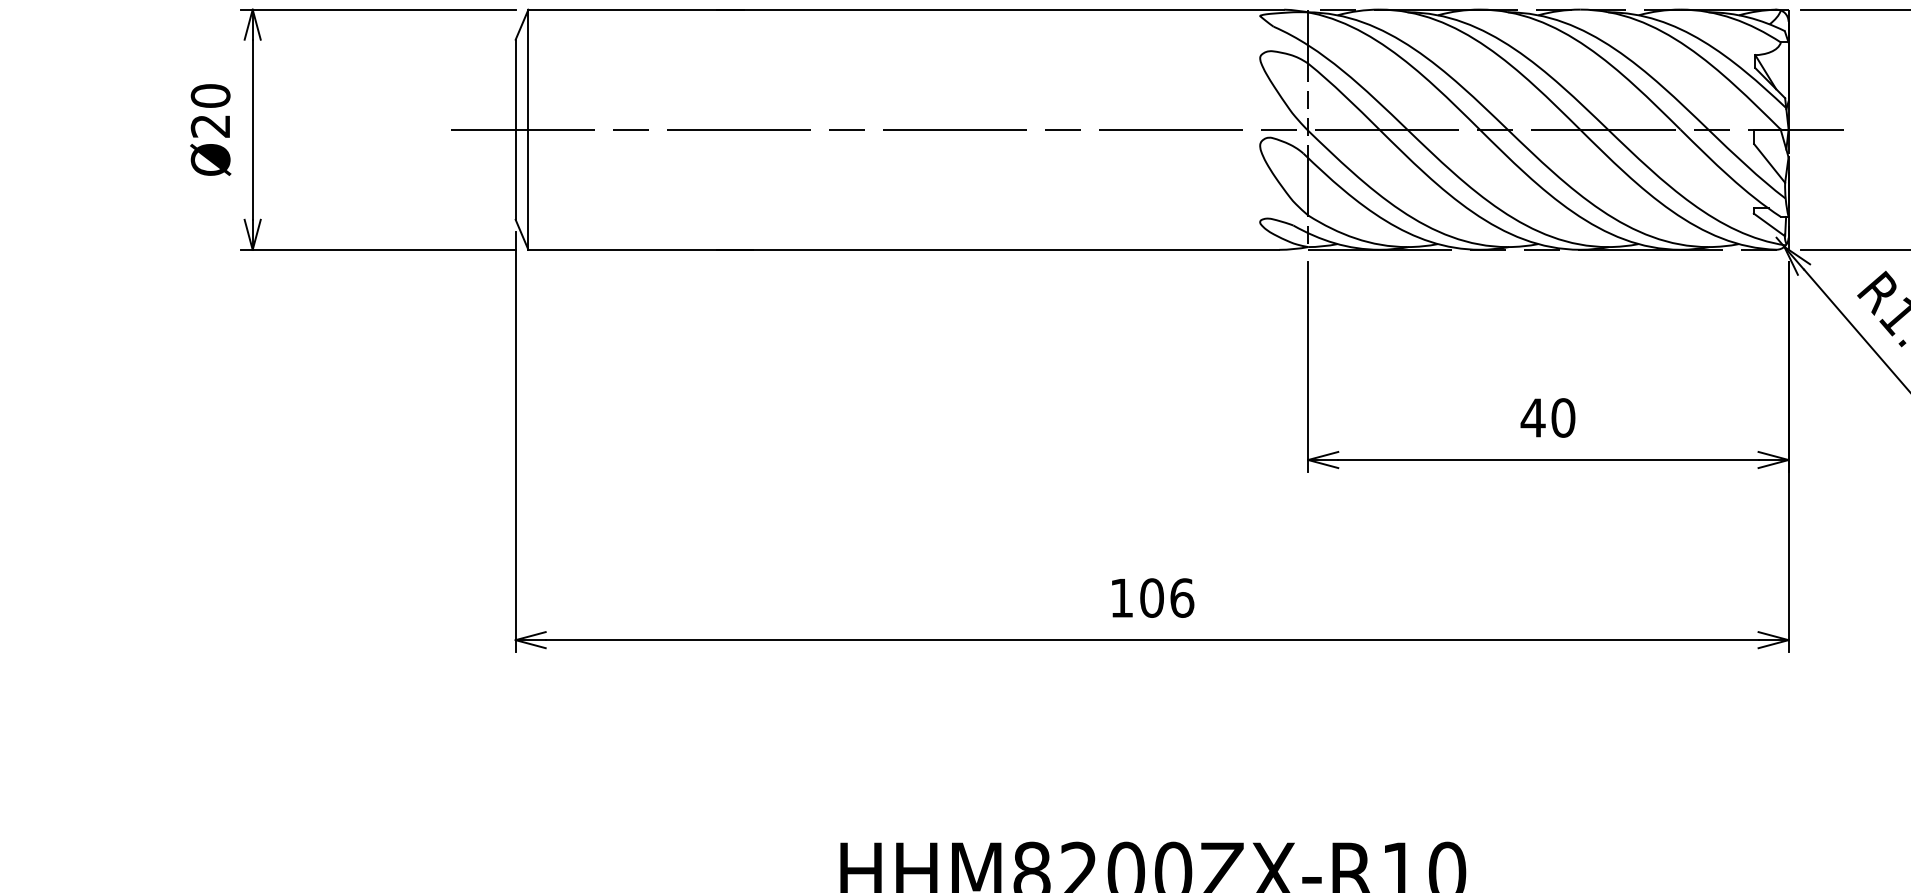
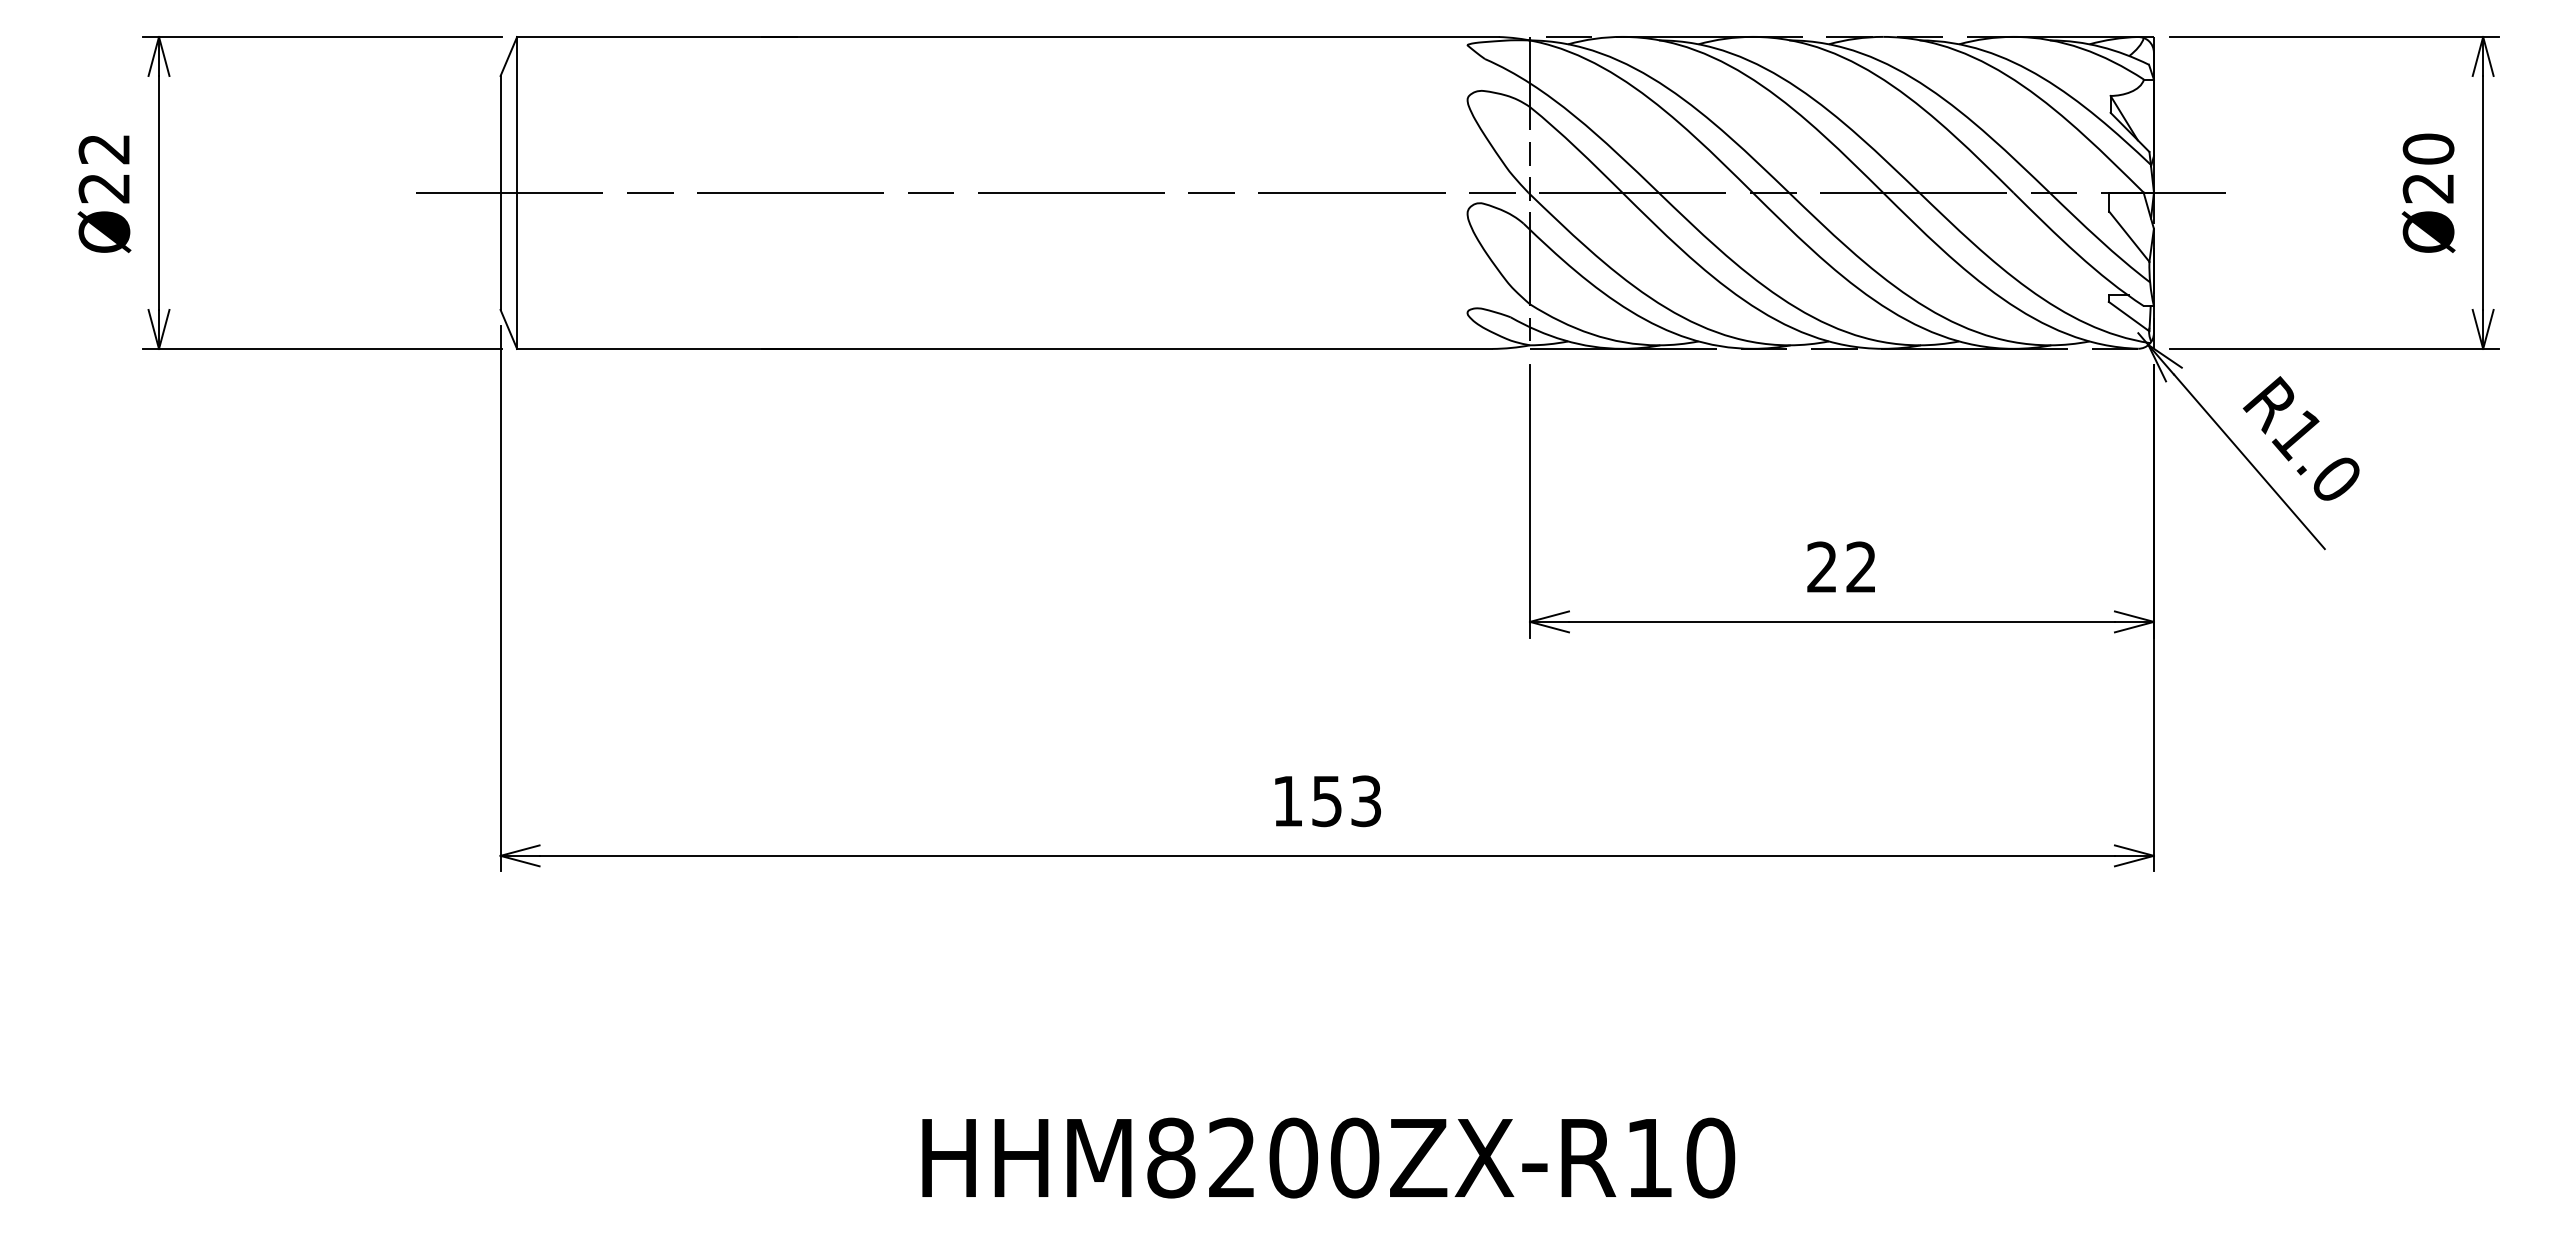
text: (210, 95) -> (104, 148), Ø20 -> Ø22
text: (1547, 418) -> (1840, 567), 40 -> 22
text: (1166, 598) -> (1346, 801), 106 -> 153

